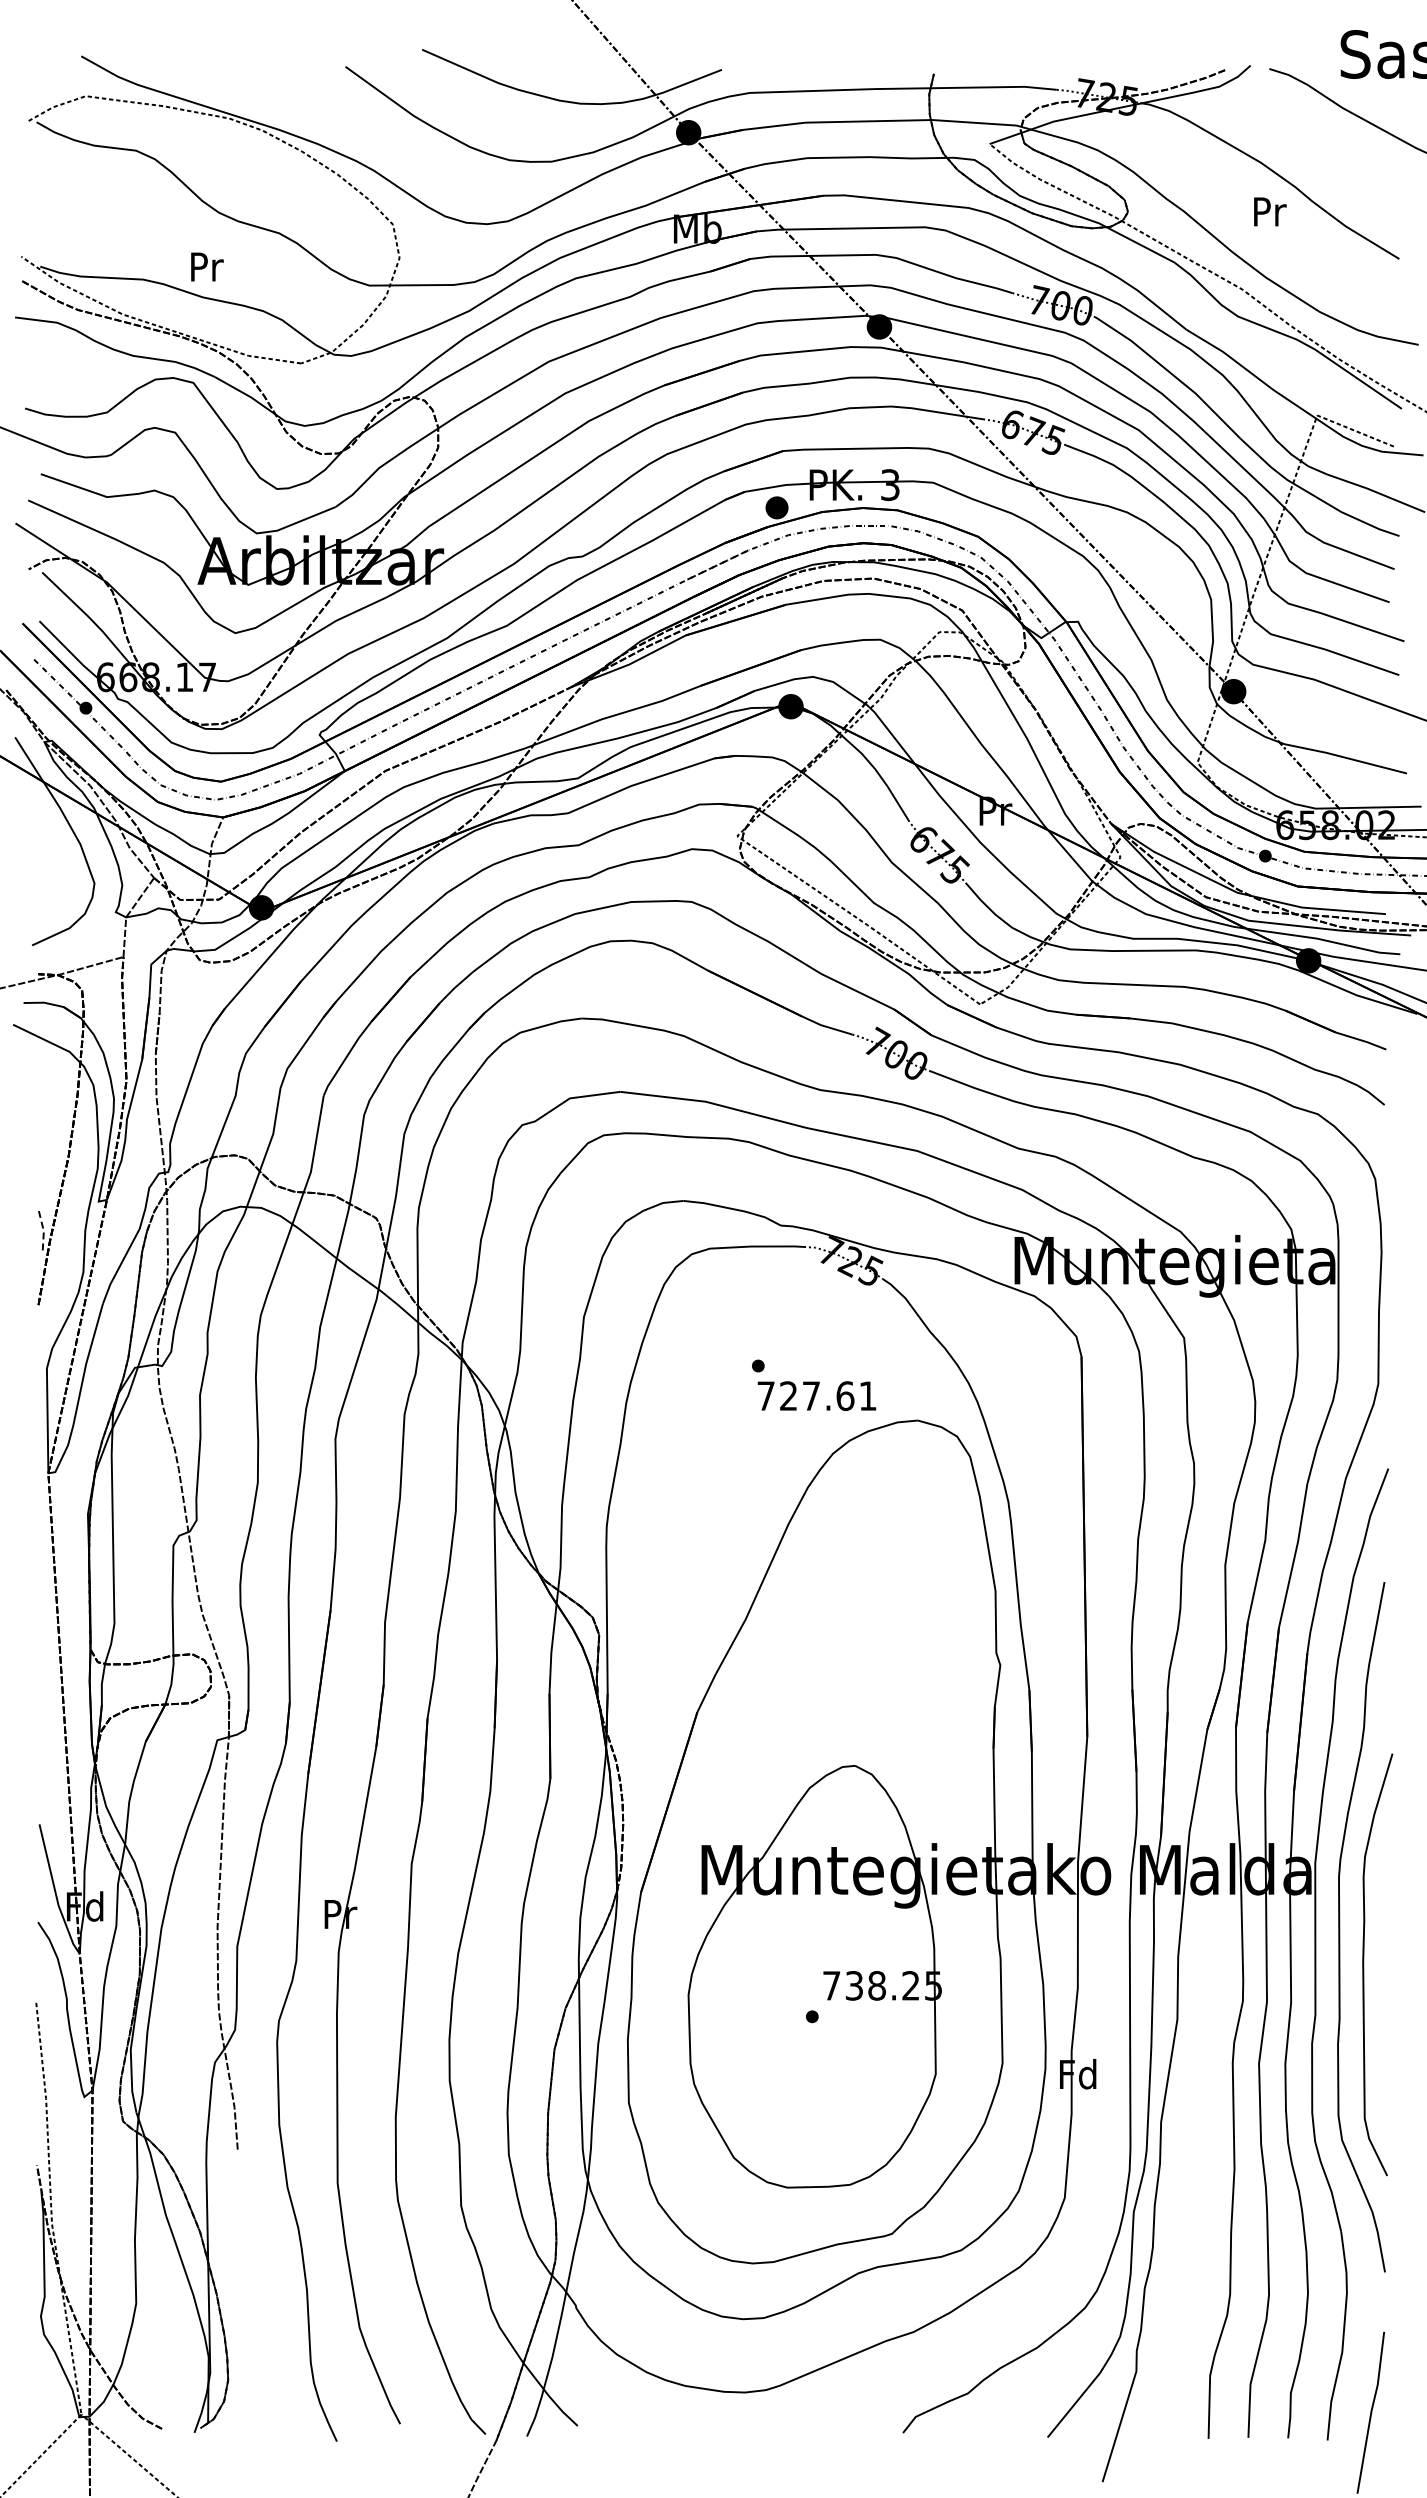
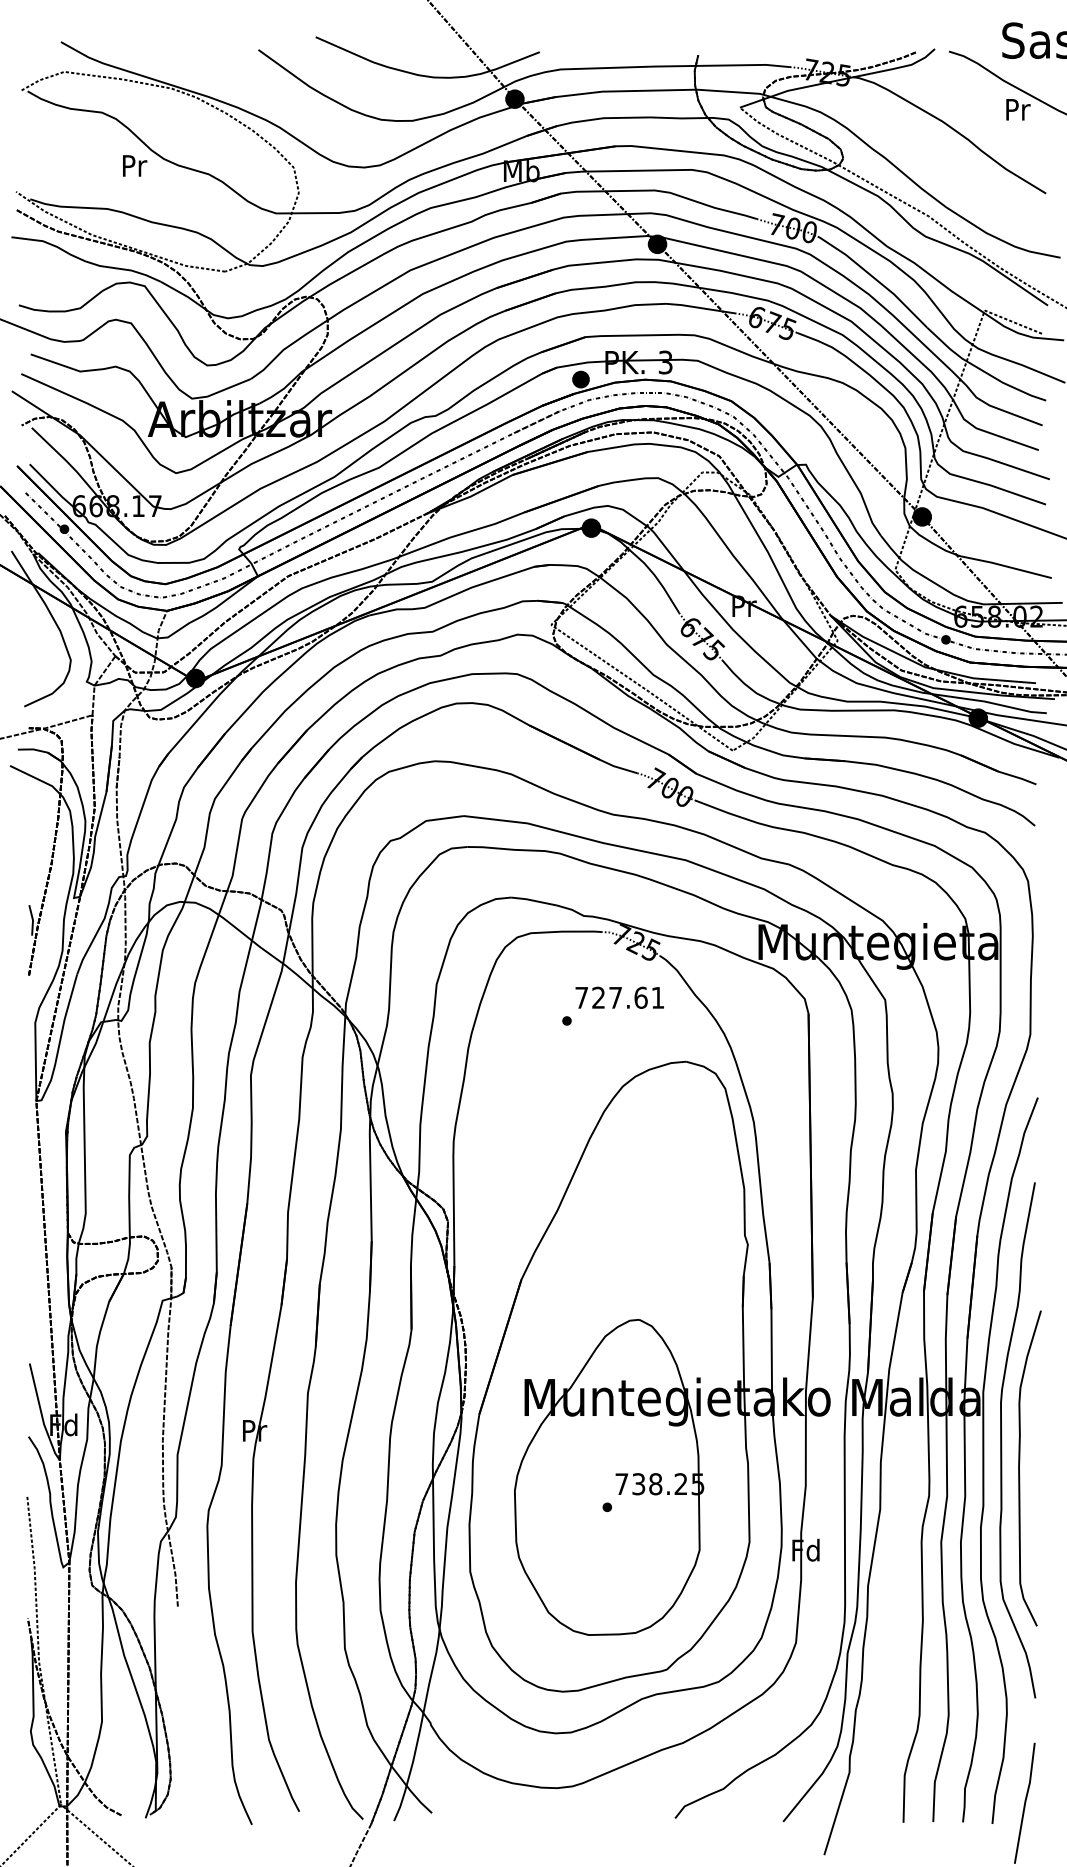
text: (1270, 211) -> (1018, 109), moved
text: (207, 266) -> (135, 165), moved
line: (43, 1231) -> (32, 920), dashed -> solid
text: (816, 1395) -> (619, 997), moved

